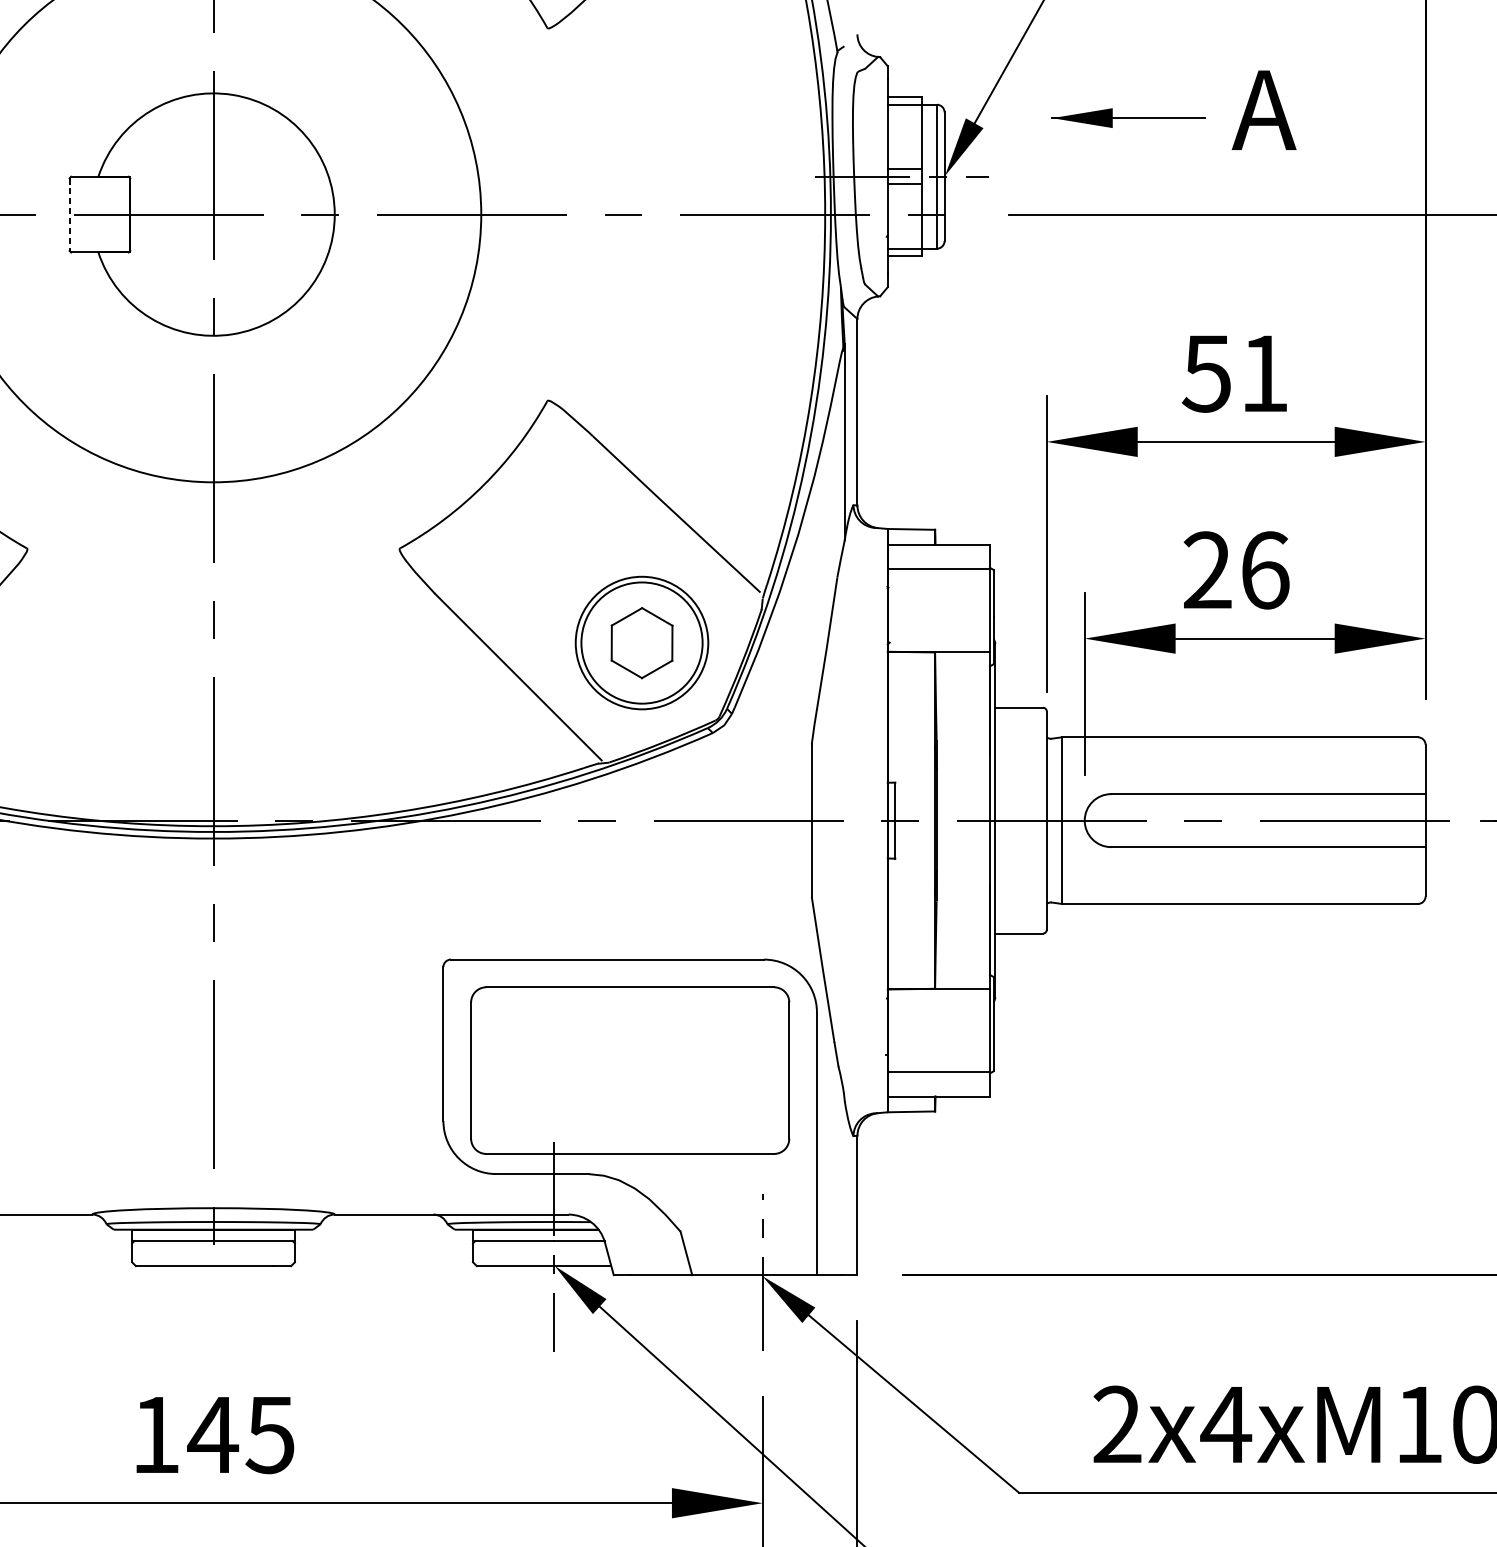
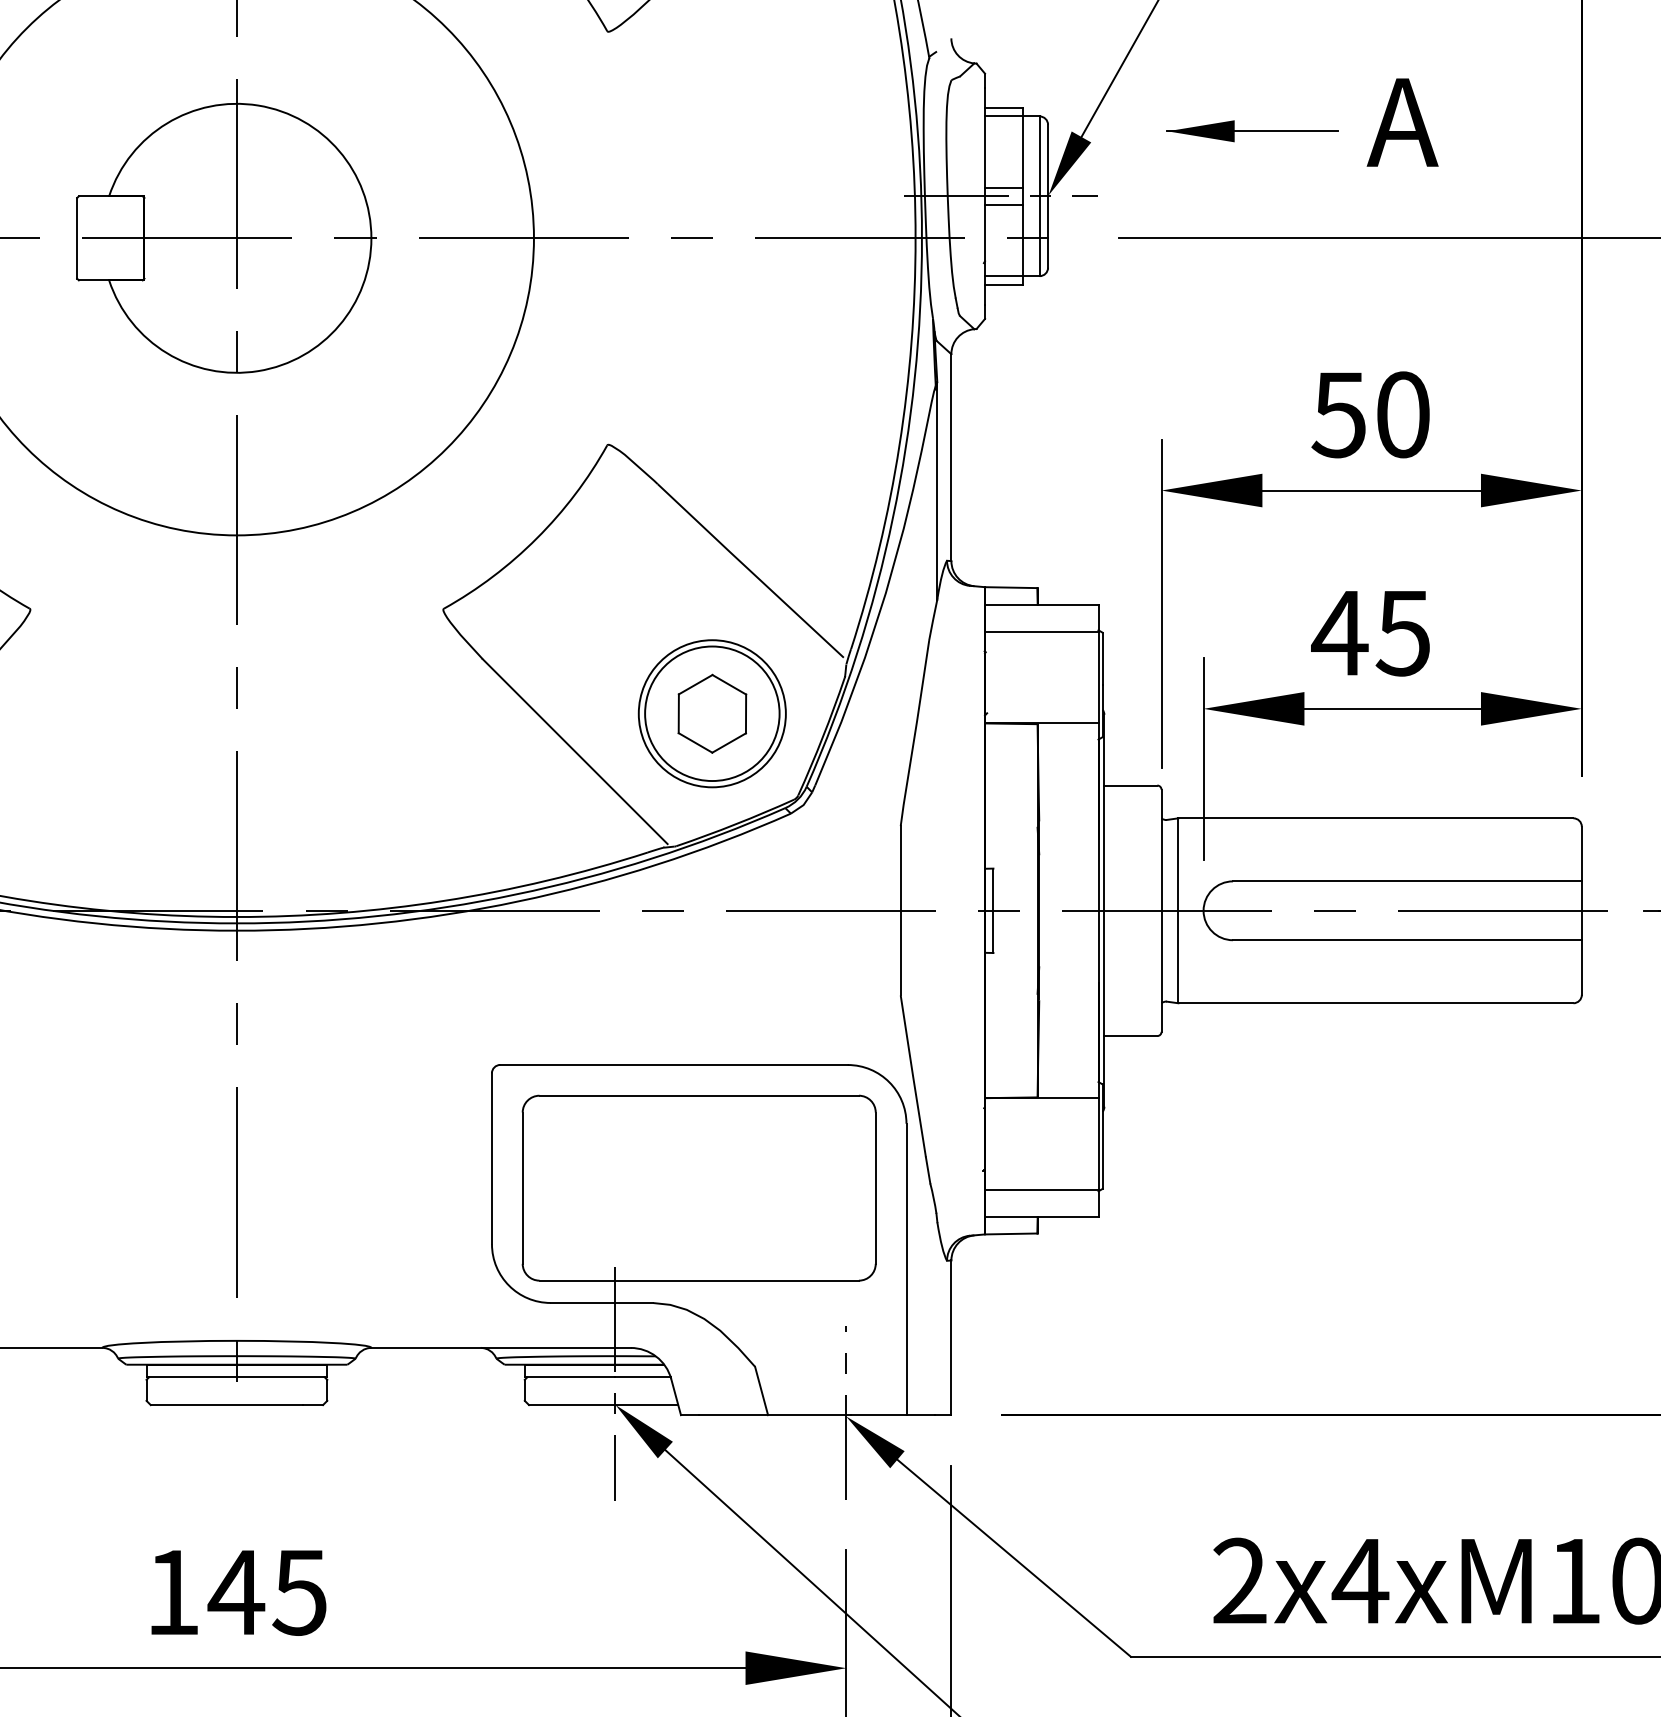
line: (69, 214) -> (77, 238), dashed -> solid
text: (1264, 373) -> (1403, 414), 51 -> 50
text: (1235, 569) -> (1370, 632), 26 -> 45

